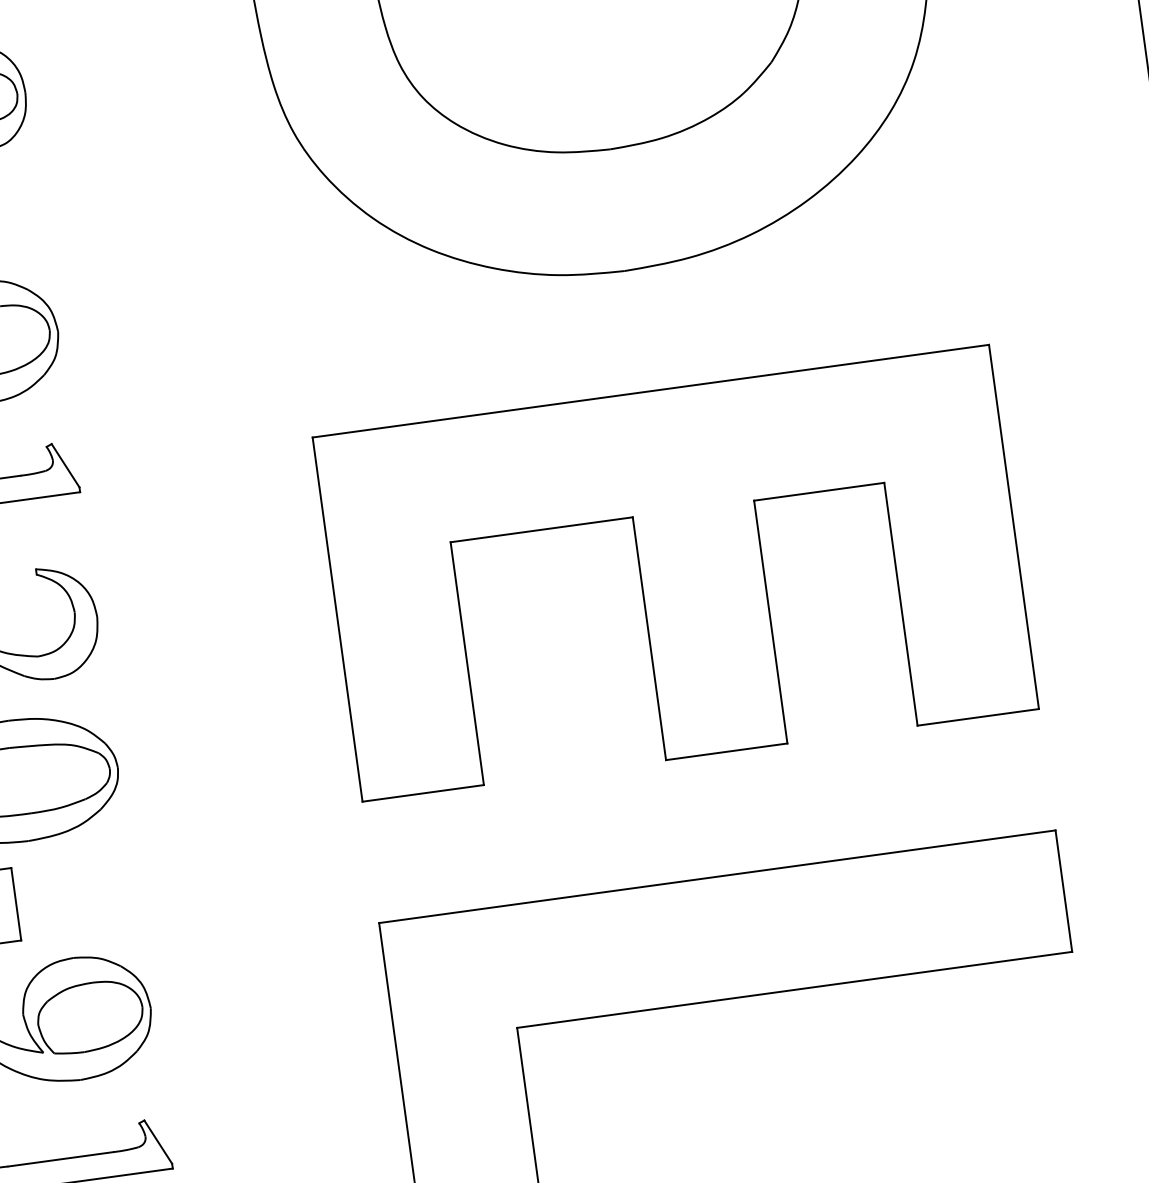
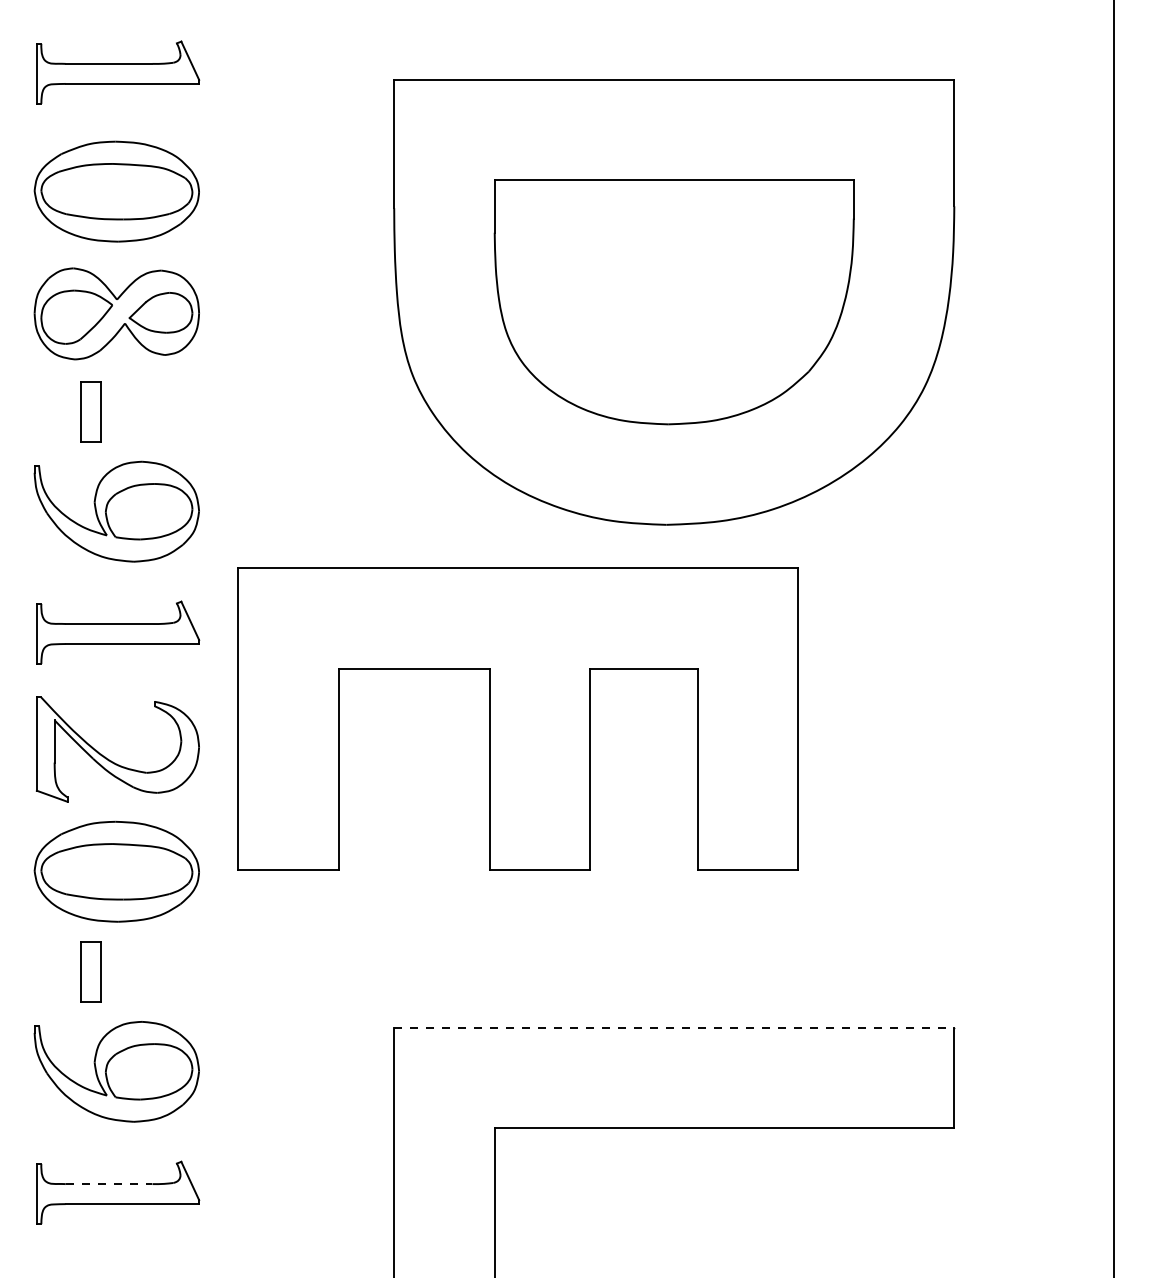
part: (674, 572) -> (517, 718), moved
line: (717, 876) -> (674, 1027), solid -> dashed
line: (61, 1159) -> (109, 1184), solid -> dashed

